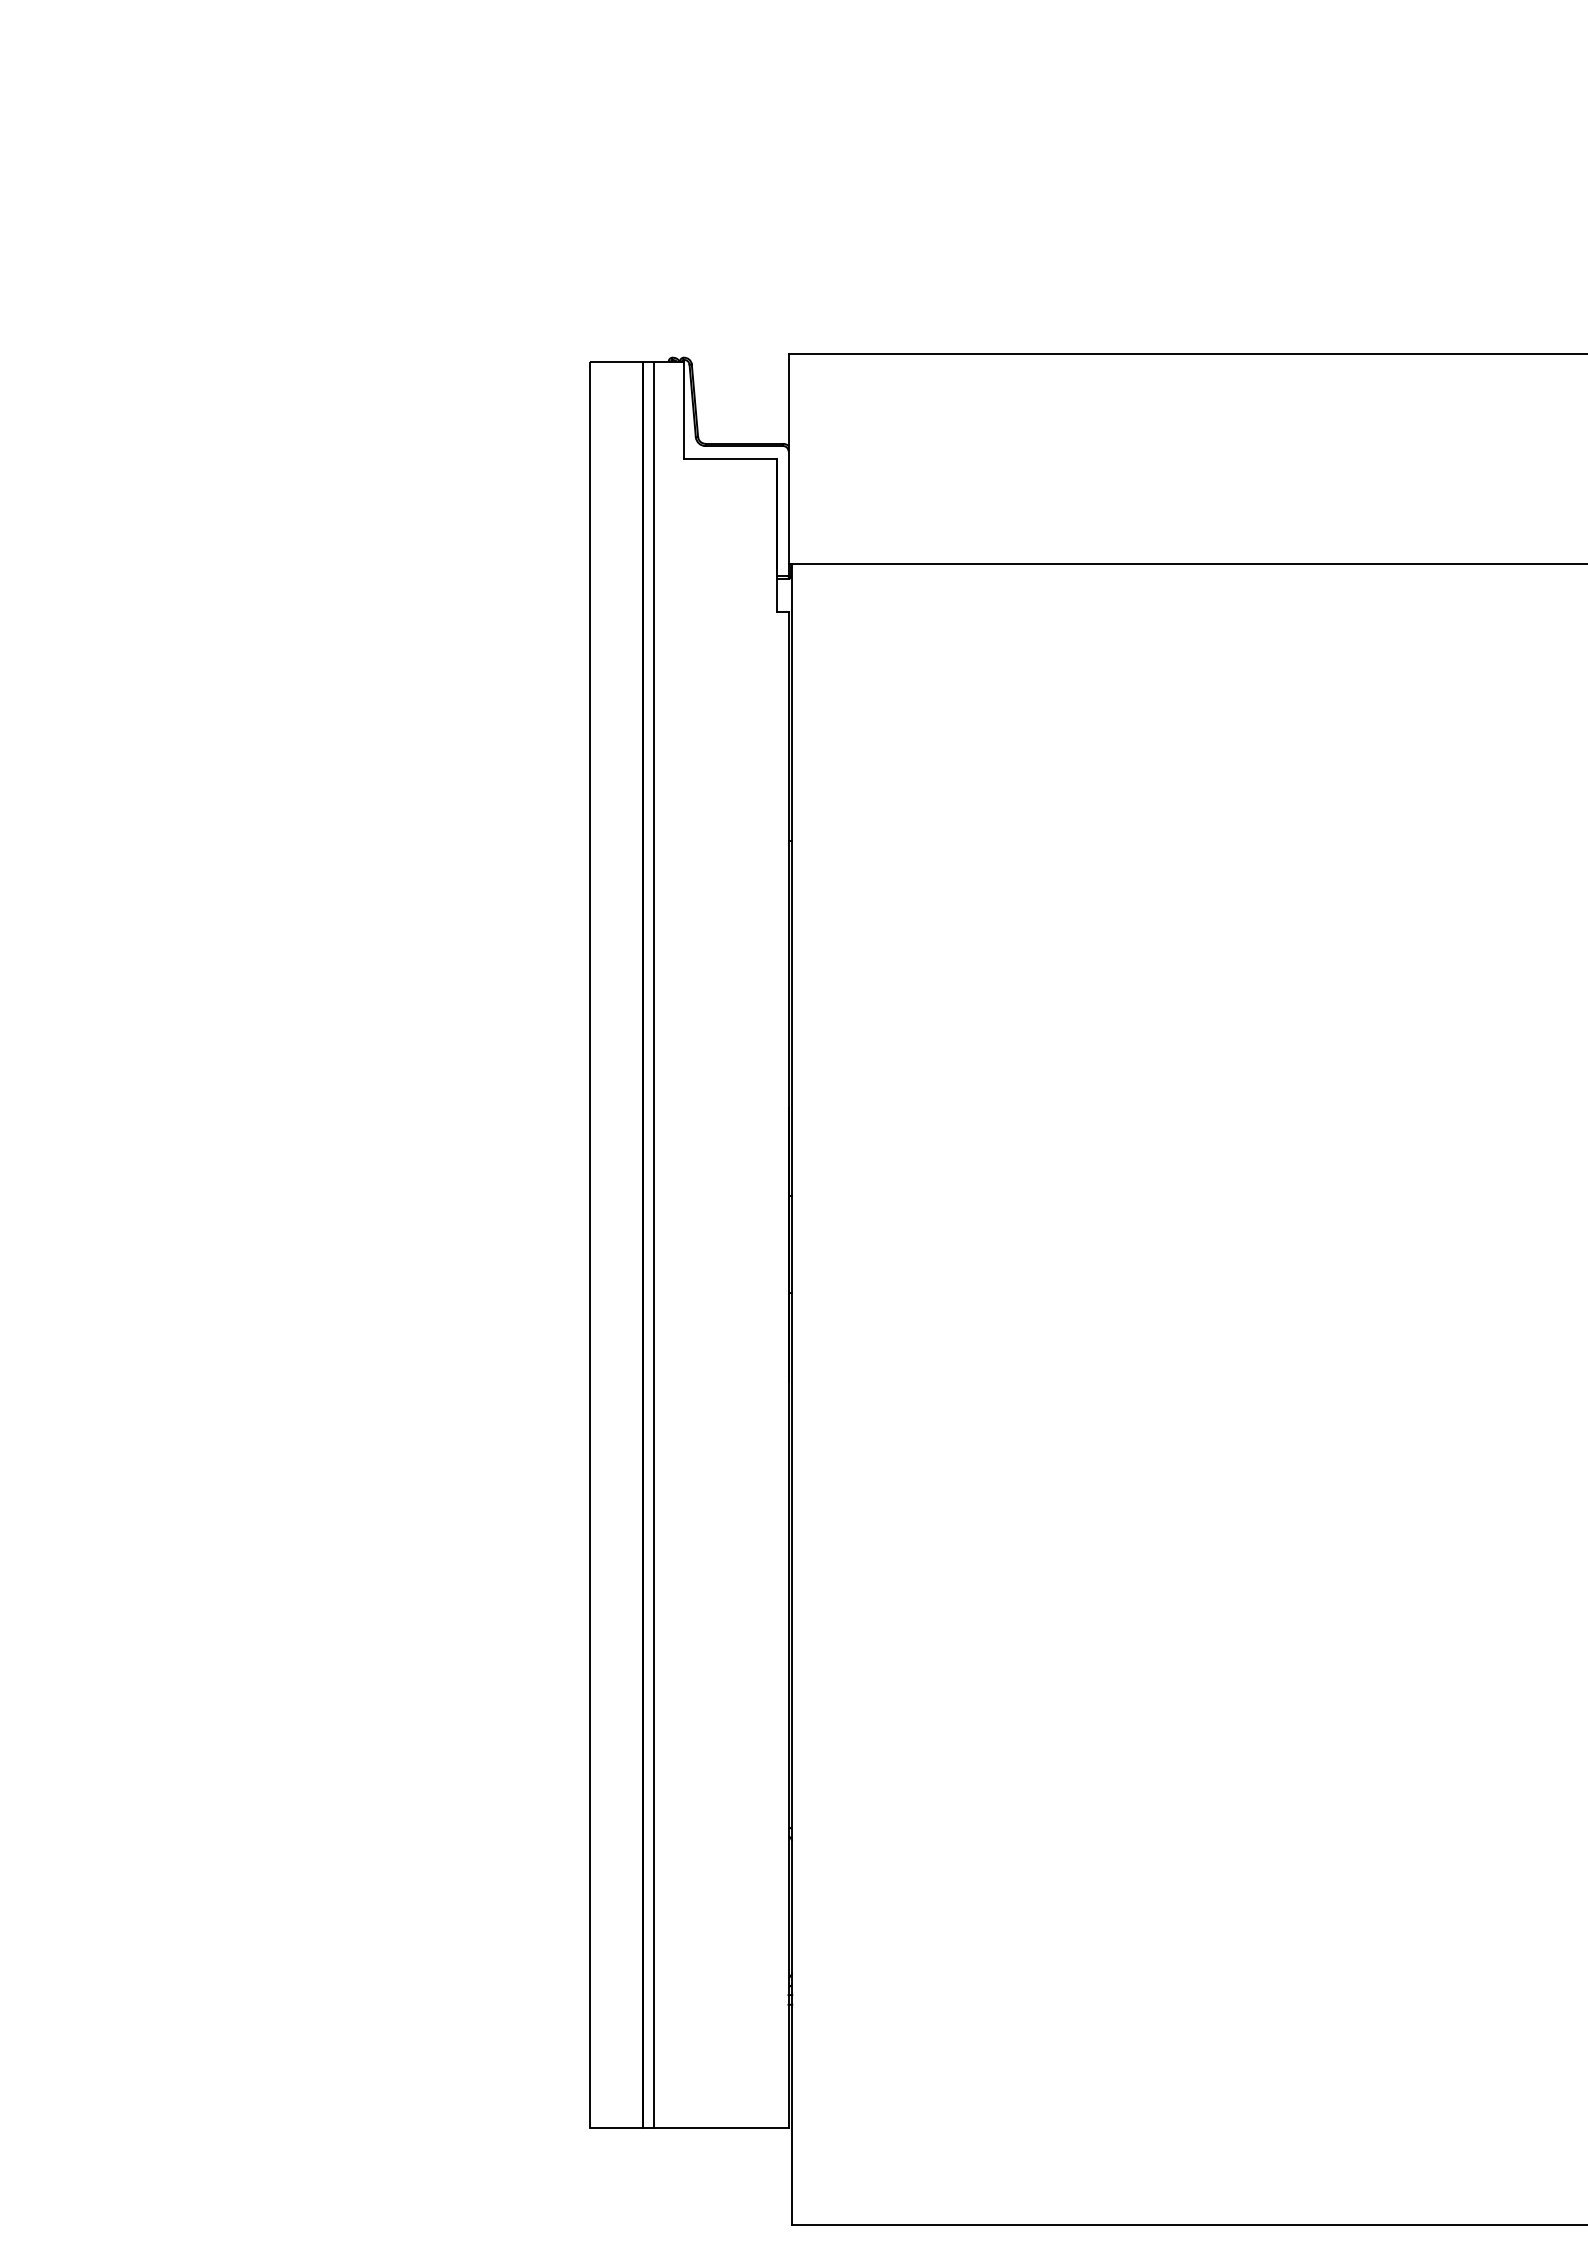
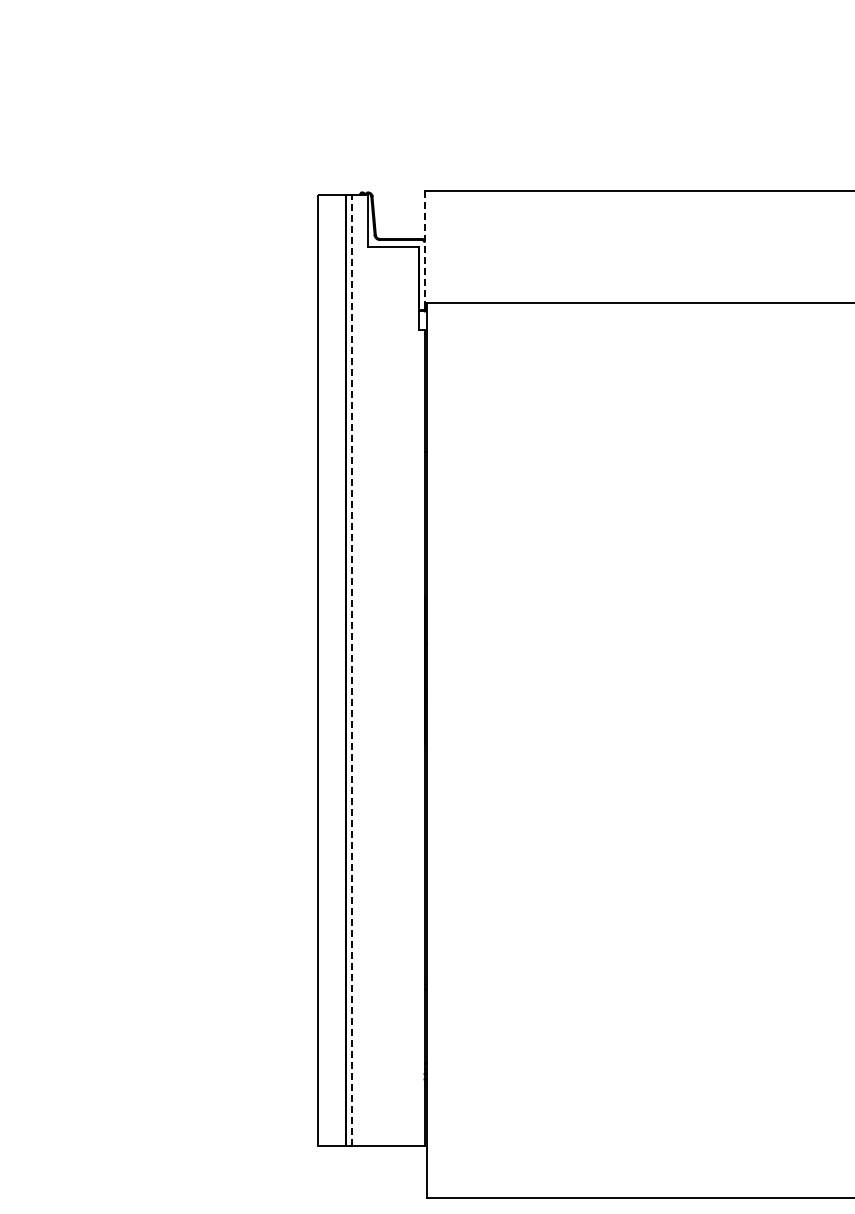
line: (788, 459) -> (424, 247), solid -> dashed
line: (654, 1245) -> (352, 670), solid -> dashed

